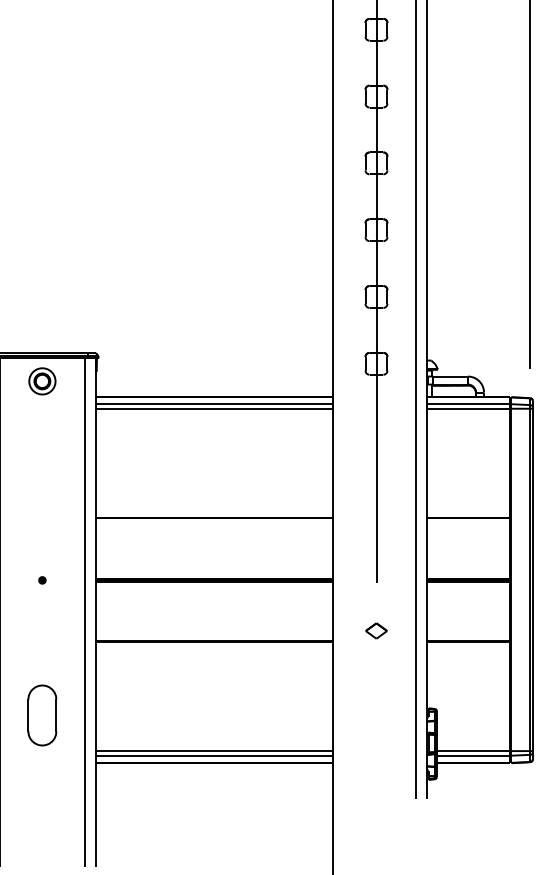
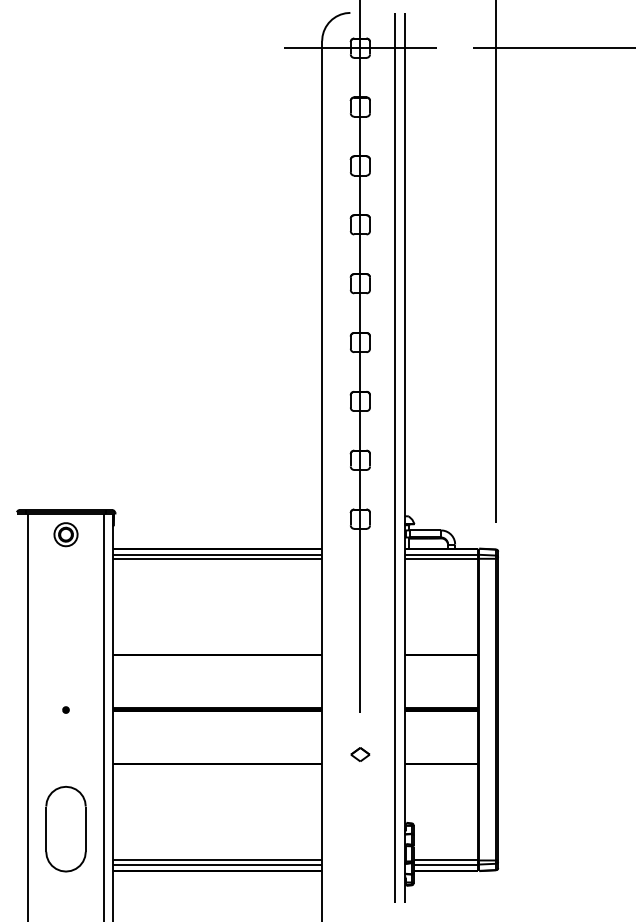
part: (41, 714) -> (65, 828), size x1.6

